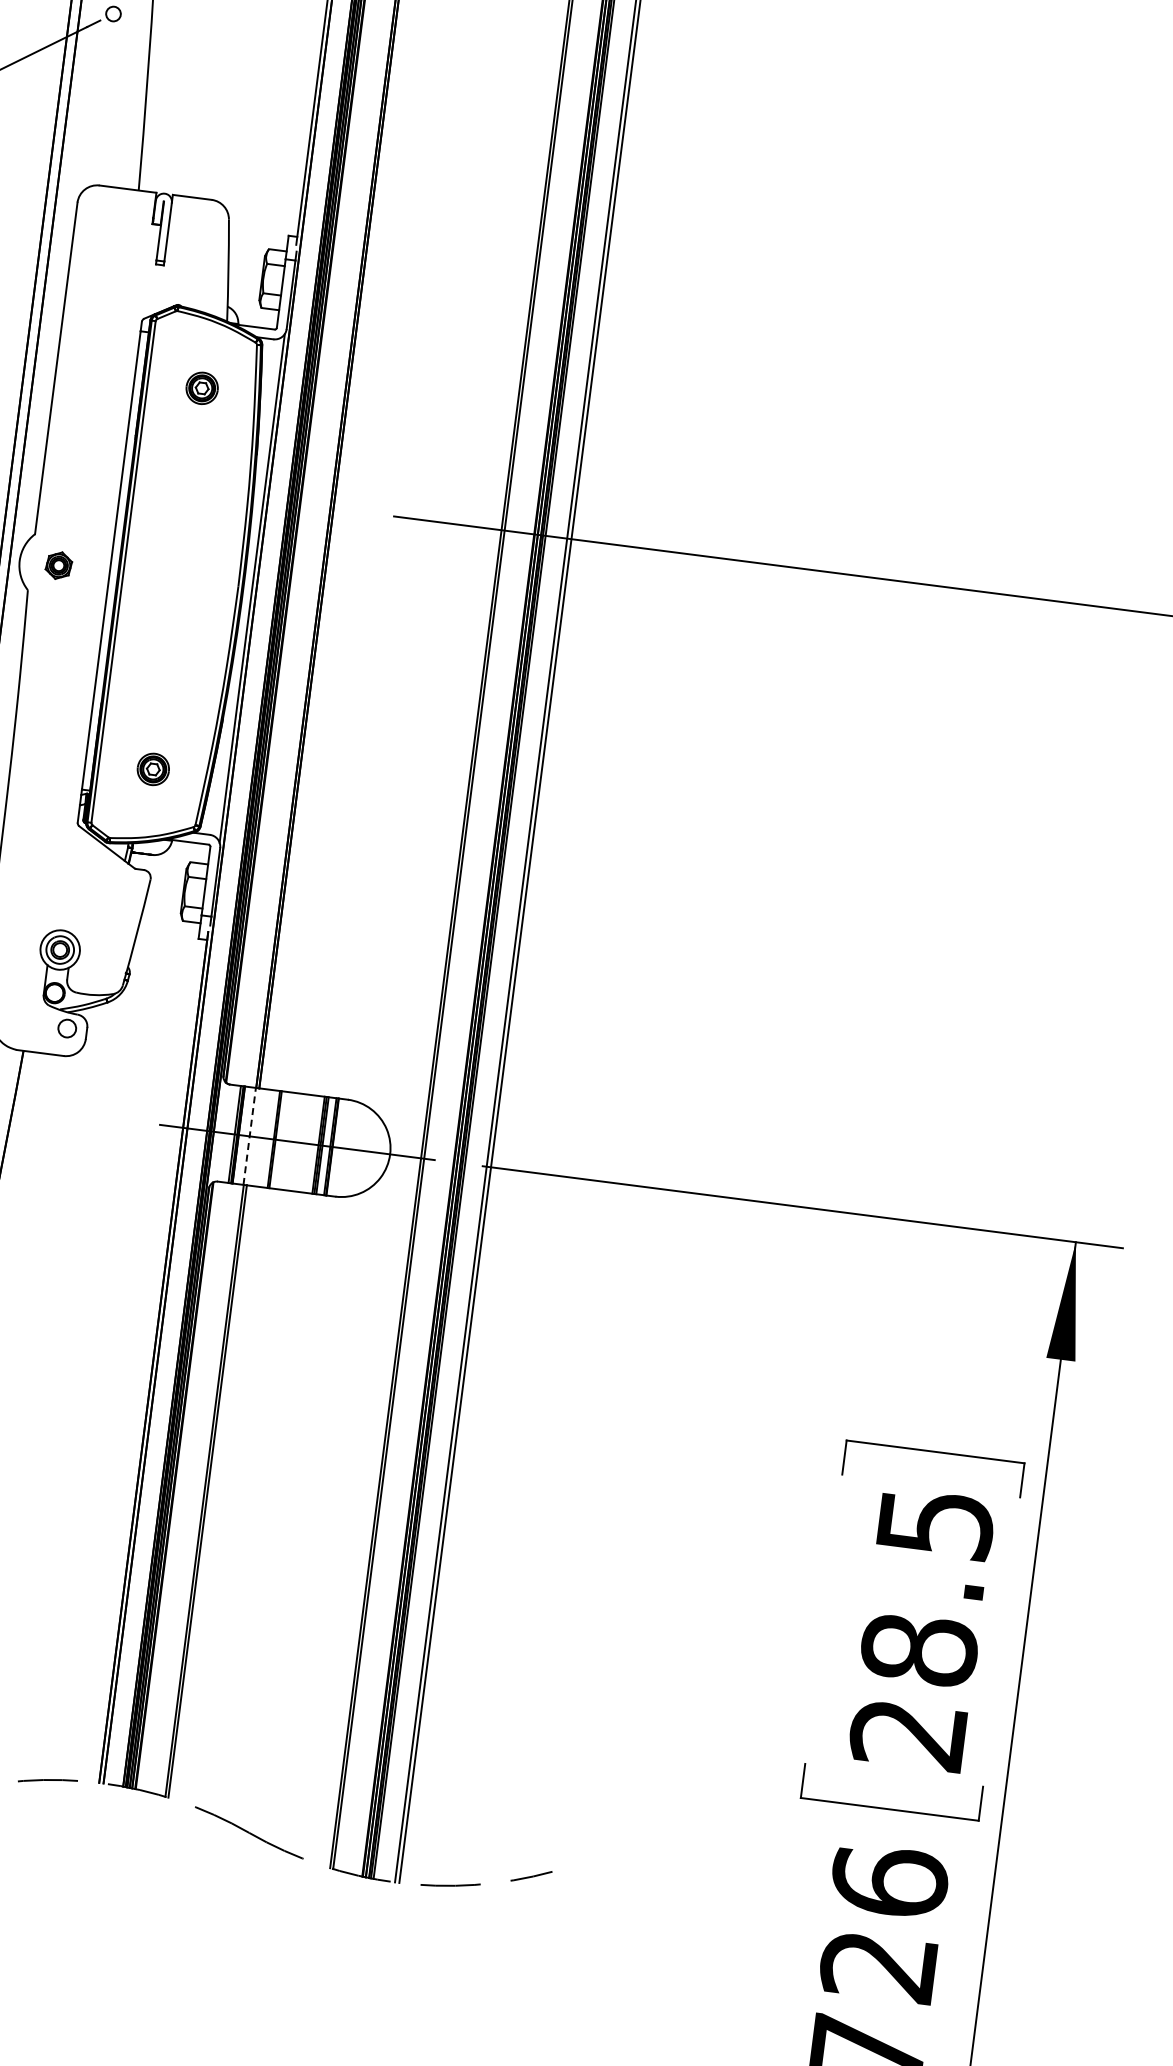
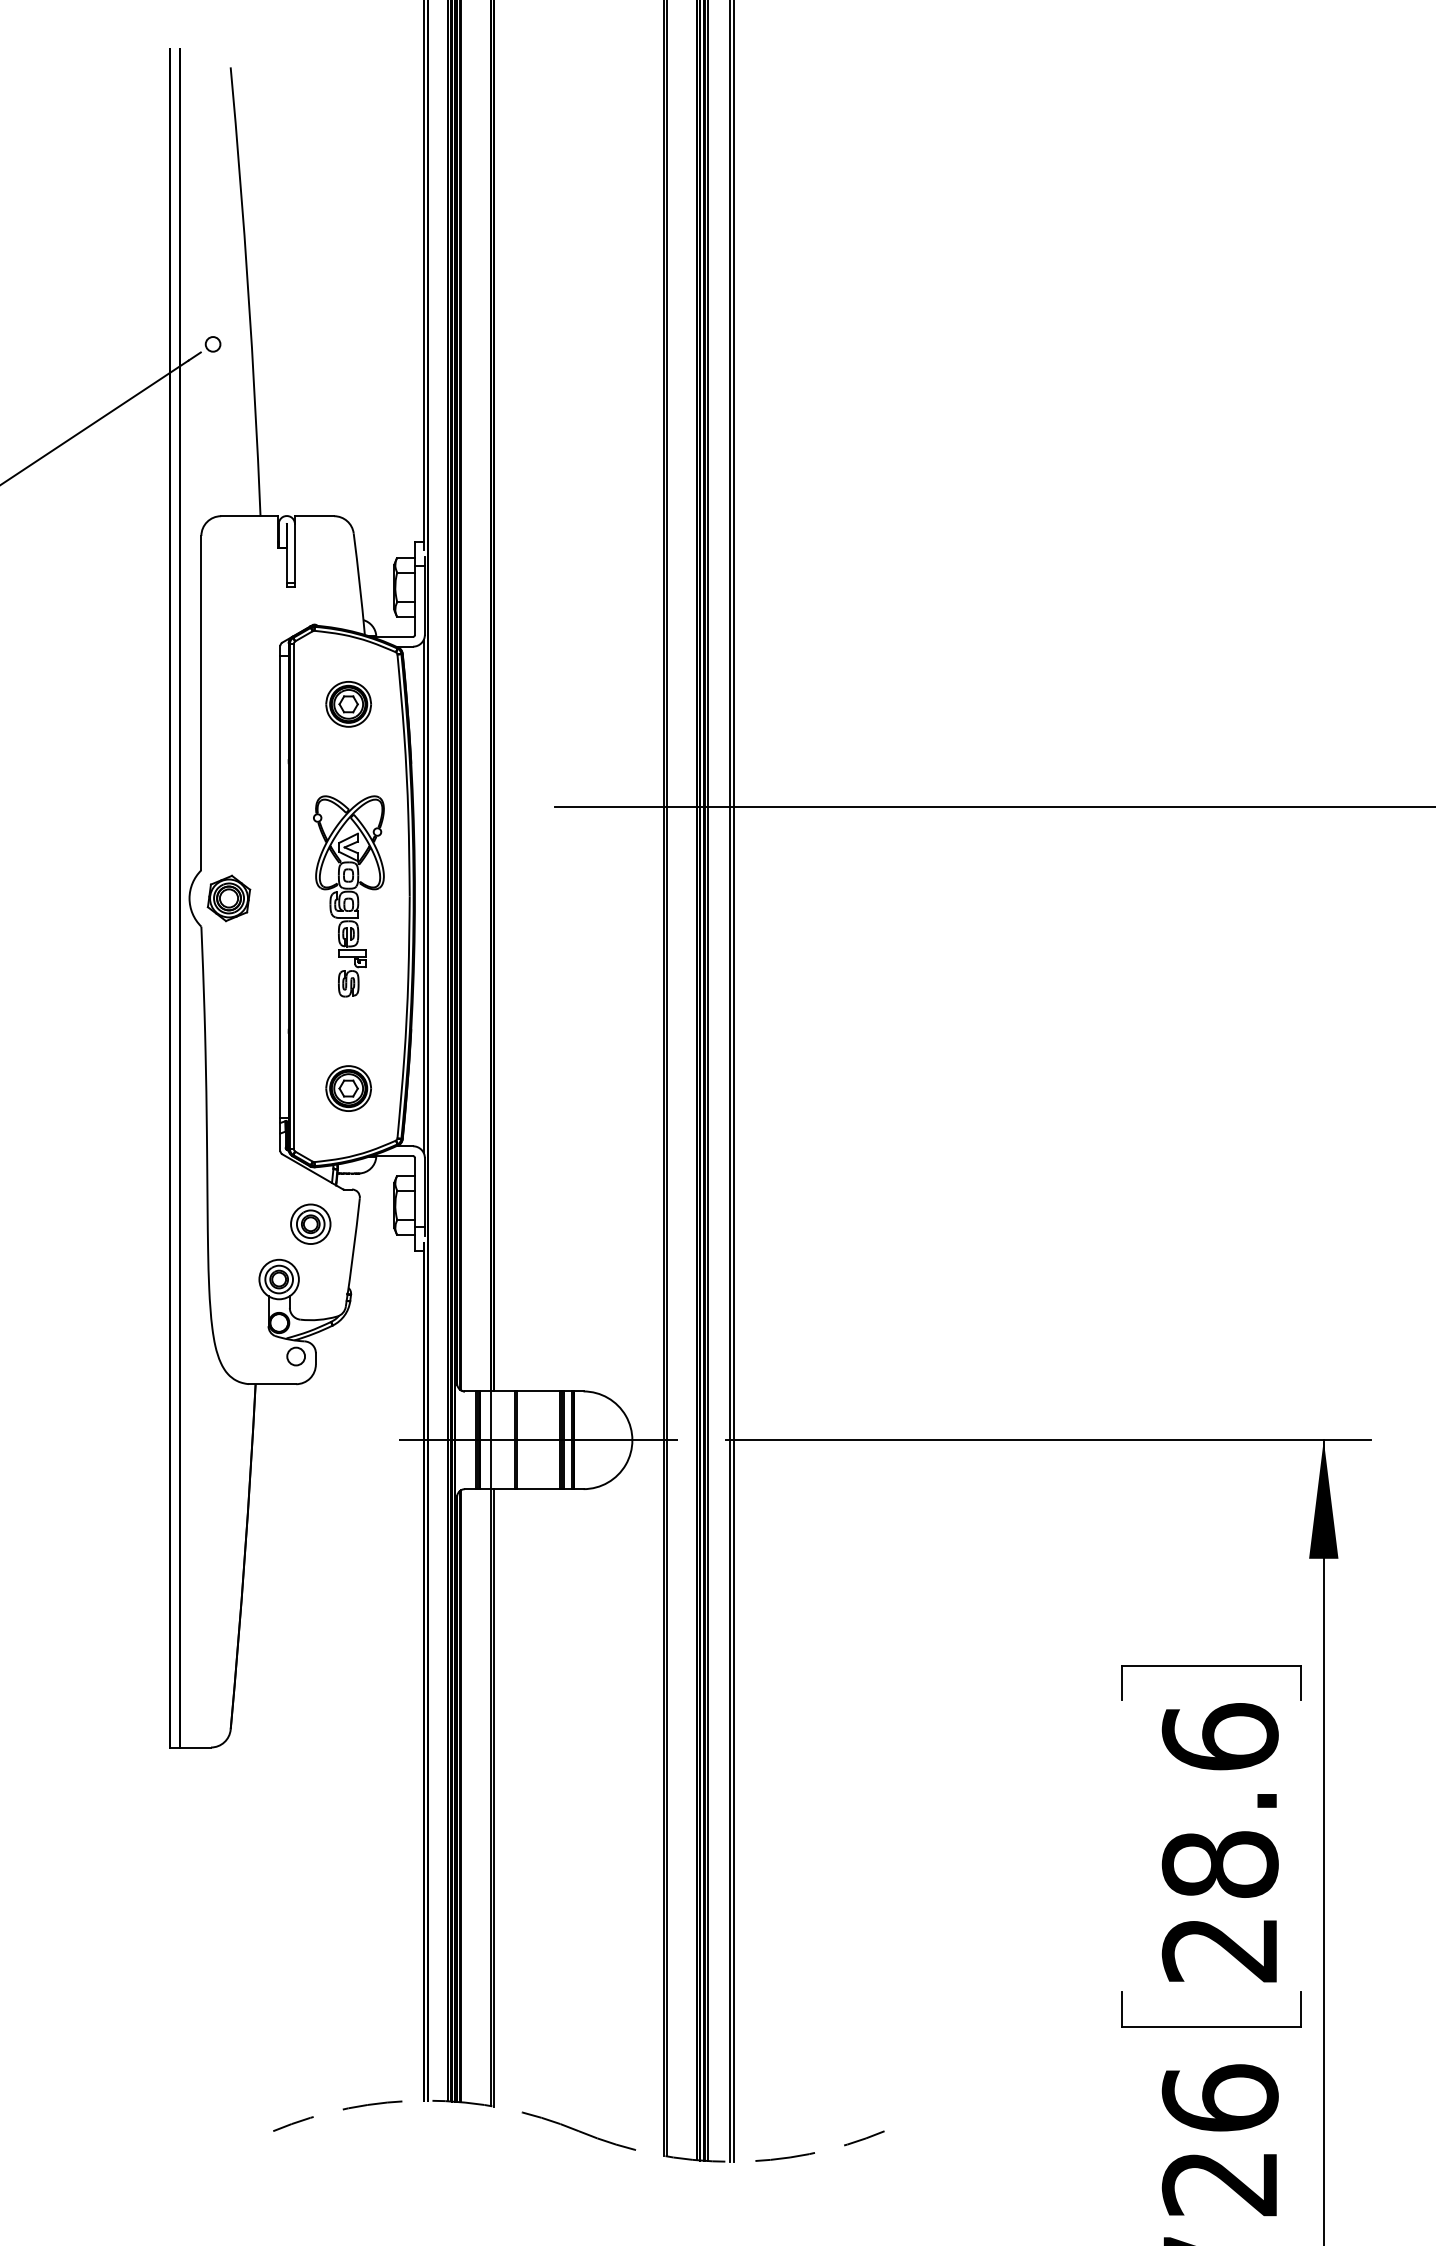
part: (202, 388) -> (348, 704), size x1.43
part: (58, 565) -> (228, 898), size x1.67
part: (177, 578) -> (348, 896), added
part: (153, 769) -> (348, 1088), size x1.43
part: (98, 898) -> (310, 1223), added
line: (249, 1136) -> (490, 1440), dashed -> solid
text: (934, 1522) -> (1219, 1736), 28.5 -> 28.6

